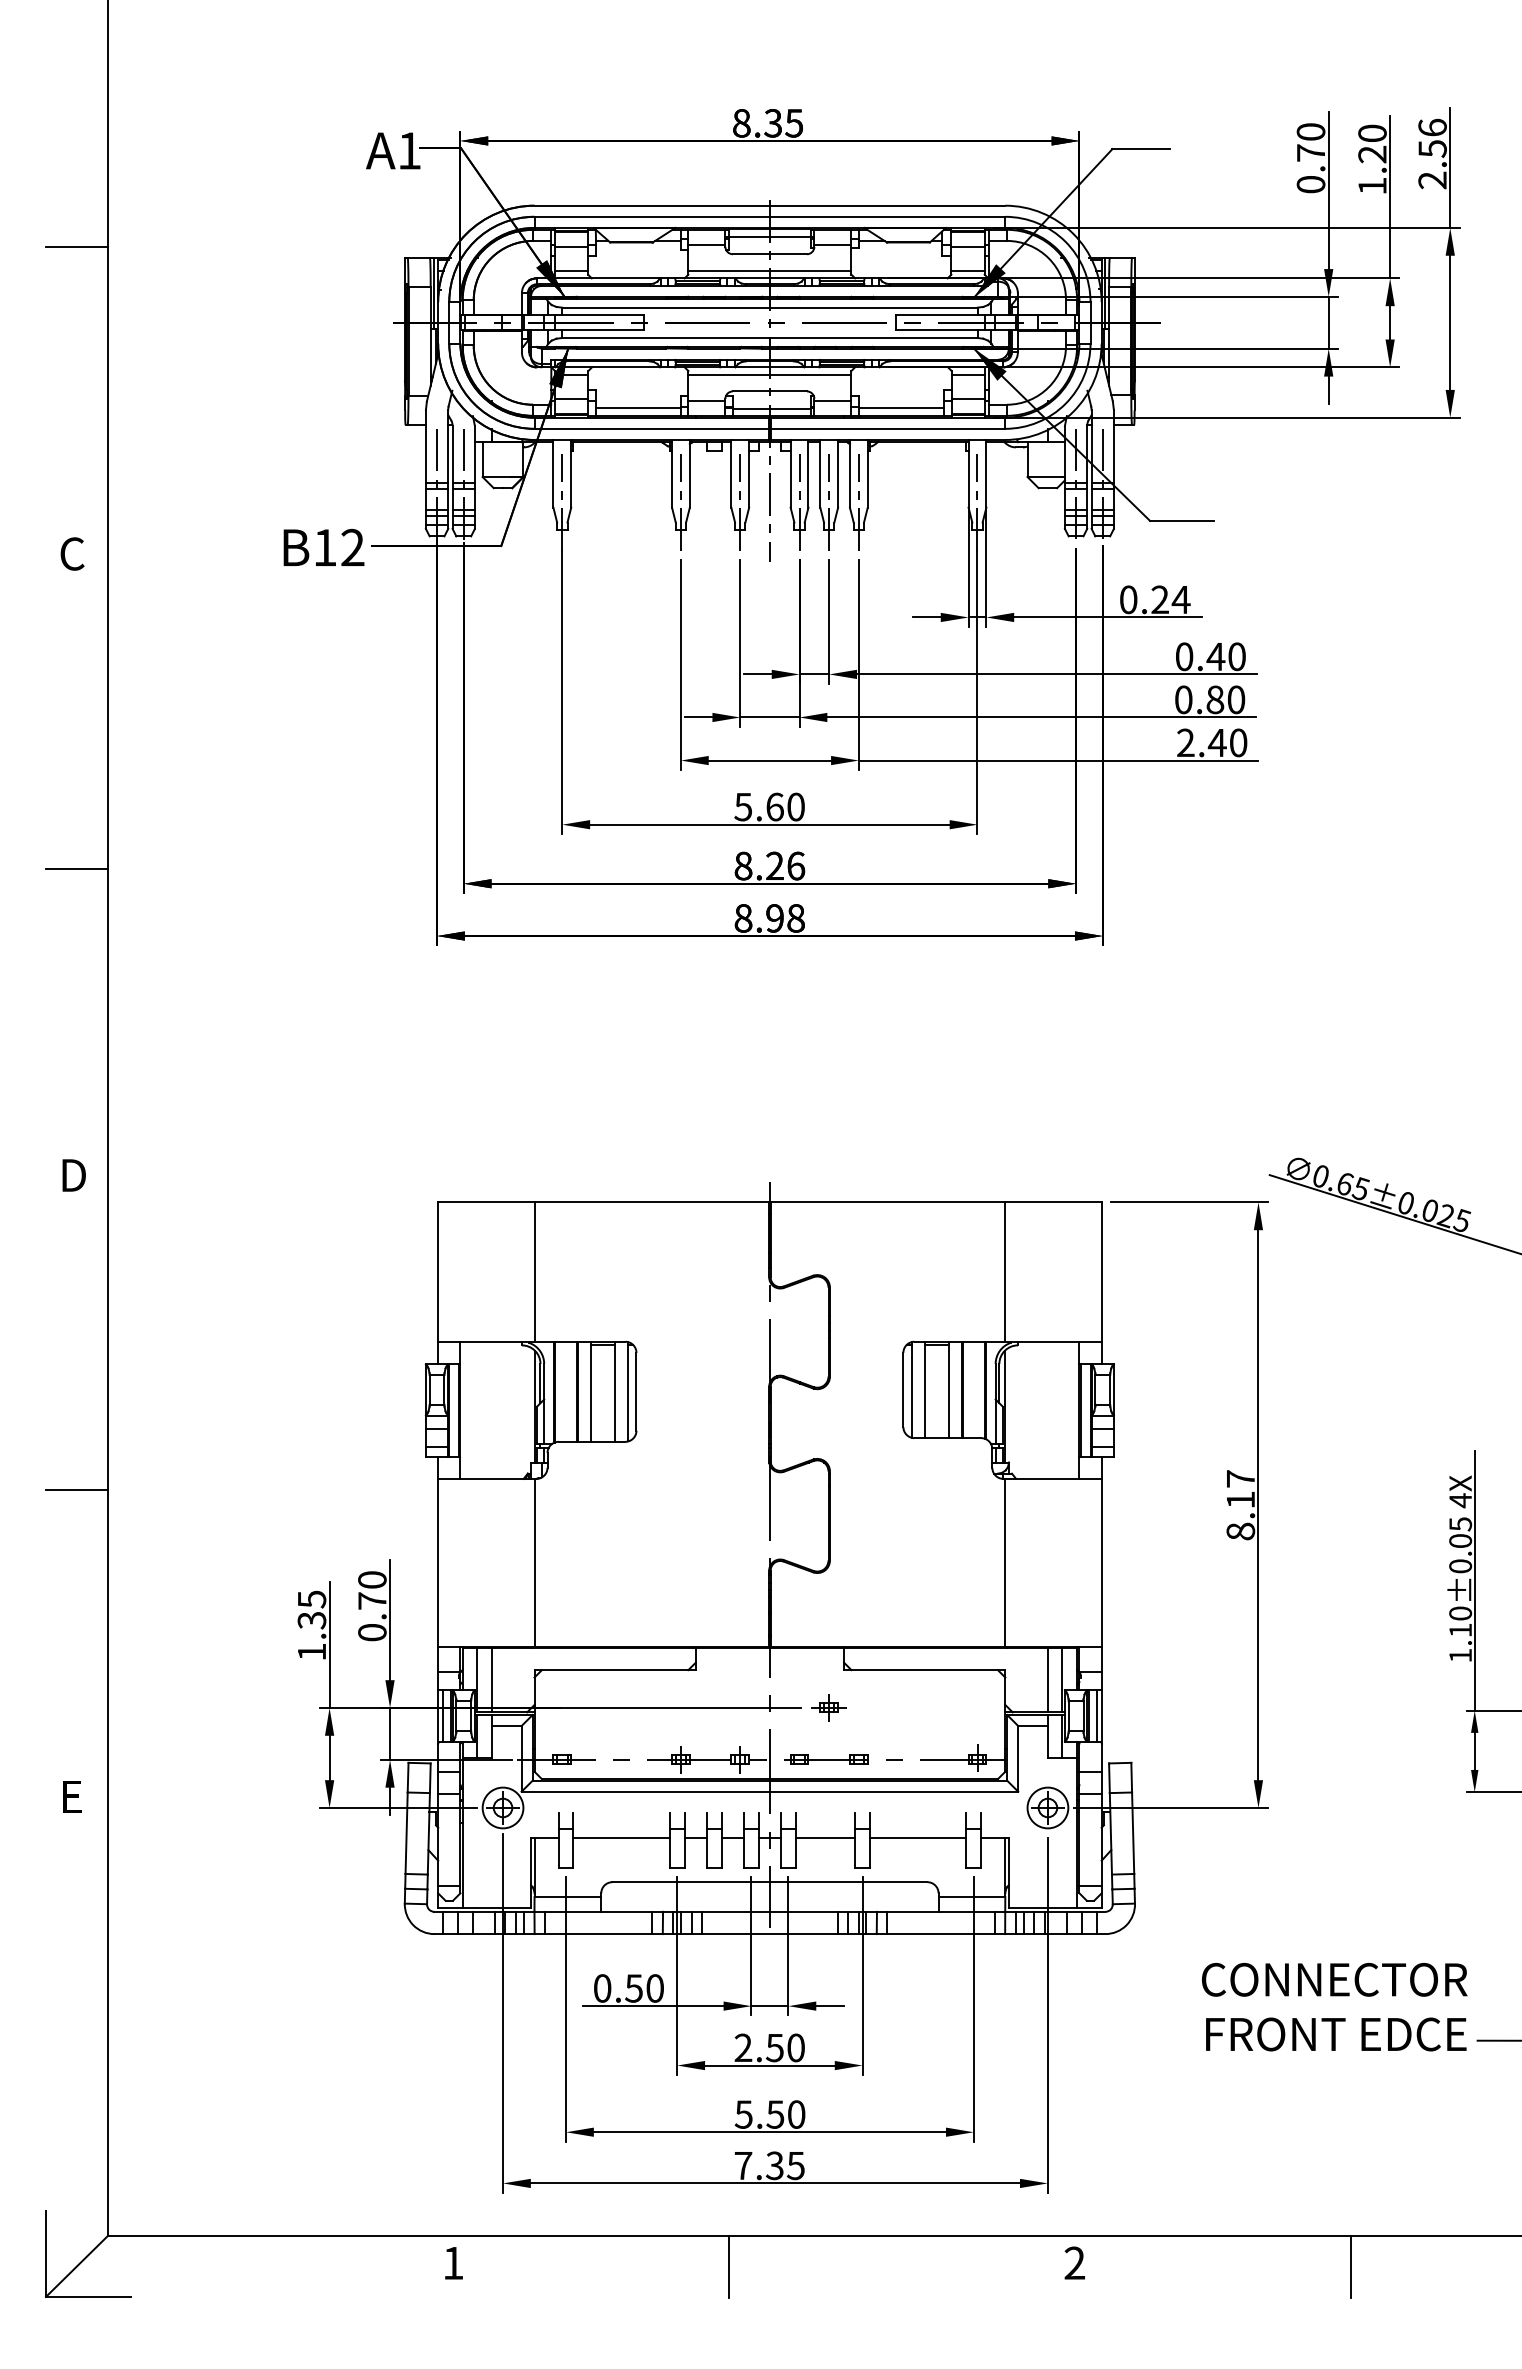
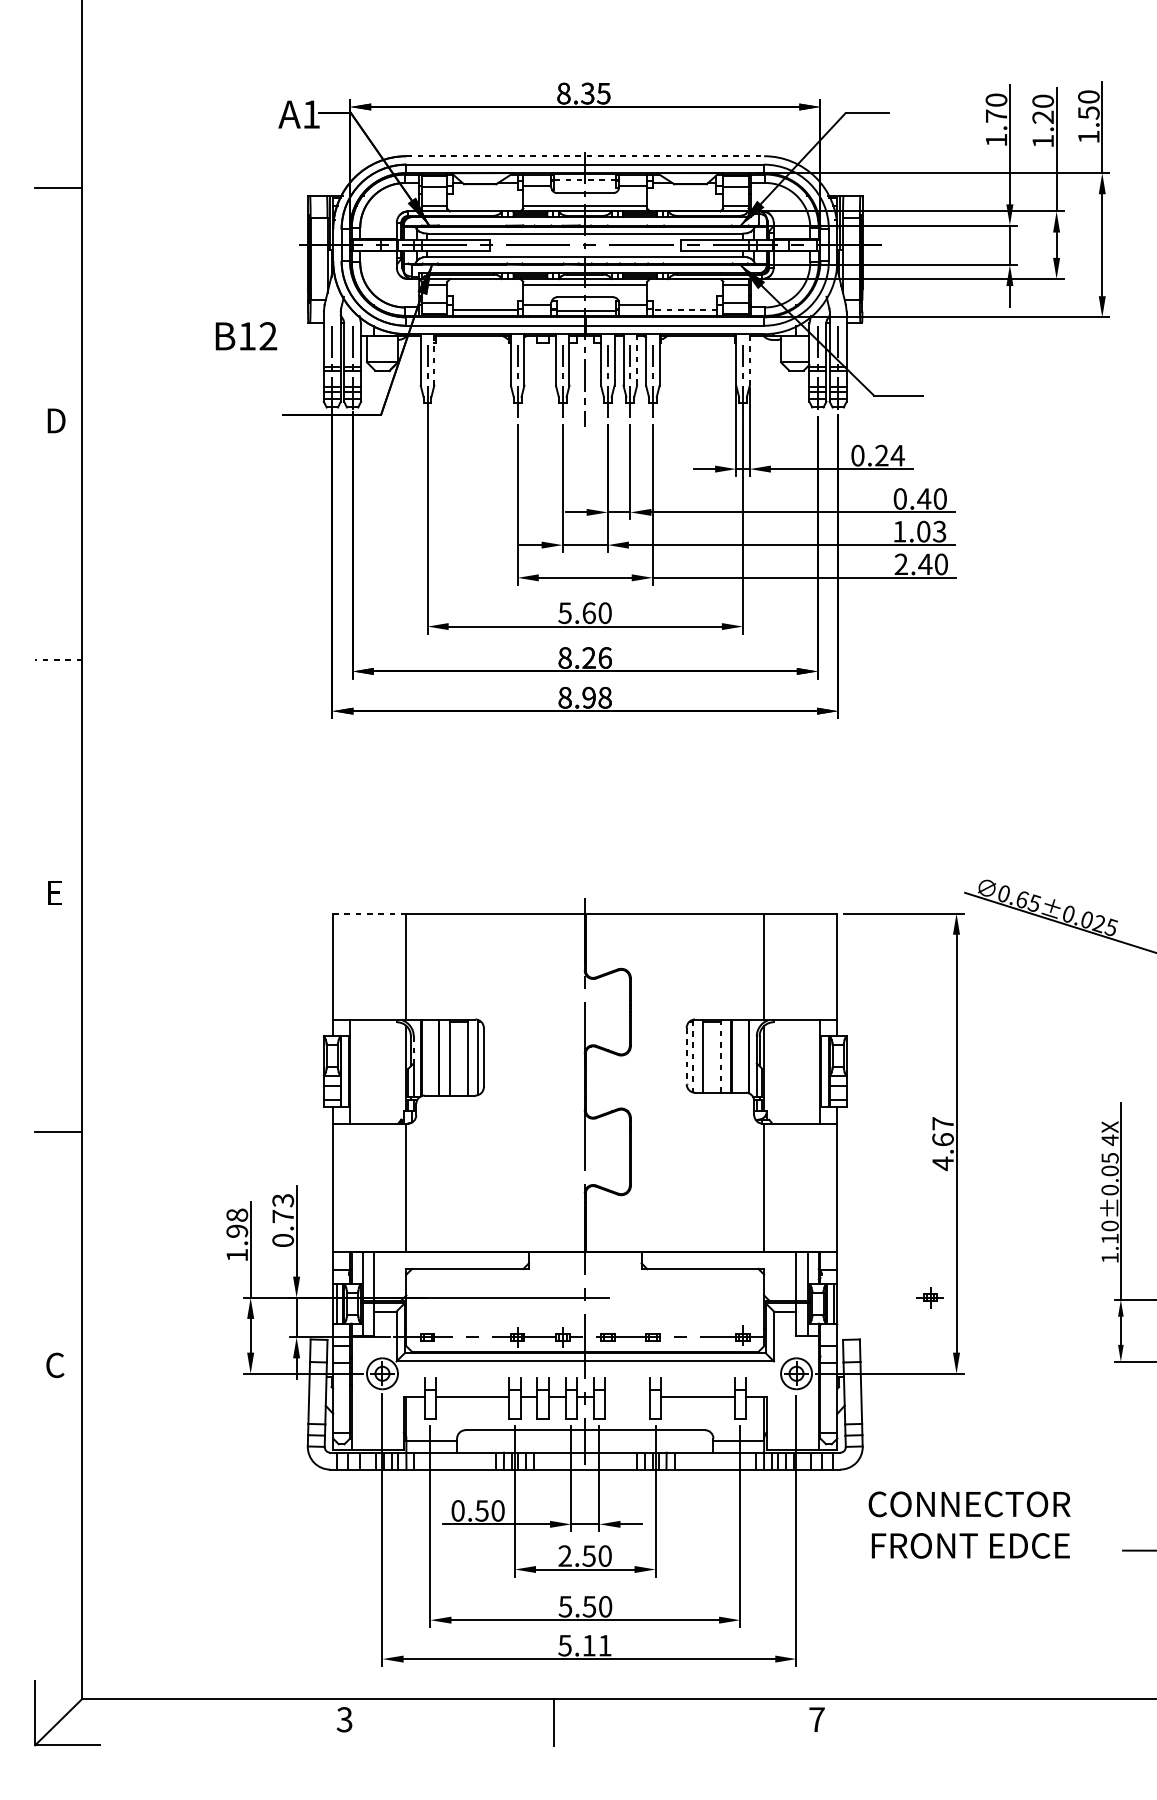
text: (1432, 153) -> (1088, 116), 2.56 -> 1.50
text: (1310, 184) -> (996, 140), 0.70 -> 1.70
line: (770, 205) -> (585, 156), solid -> dashed
line: (769, 236) -> (584, 179), solid -> dashed
line: (900, 408) -> (684, 310), solid -> dashed
line: (571, 473) -> (434, 359), solid -> dashed
line: (838, 473) -> (637, 359), solid -> dashed
line: (986, 473) -> (749, 359), solid -> dashed
text: (323, 546) -> (246, 335), moved
text: (72, 553) -> (55, 420), C -> D
text: (1210, 699) -> (920, 531), 0.80 -> 1.03
line: (76, 868) -> (58, 659), solid -> dashed
text: (73, 1175) -> (56, 893), D -> E
line: (485, 1202) -> (369, 913), solid -> dashed
line: (544, 1381) -> (413, 1049), solid -> dashed
line: (911, 1389) -> (692, 1055), solid -> dashed
line: (903, 1390) -> (686, 1056), solid -> dashed
line: (948, 1390) -> (720, 1056), solid -> dashed
text: (1240, 1516) -> (942, 1152), 8.17 -> 4.67
text: (372, 1579) -> (283, 1200), 0.70 -> 0.73
text: (311, 1609) -> (236, 1222), 1.35 -> 1.98
part: (828, 1707) -> (929, 1297), moved
text: (72, 1796) -> (55, 1365), E -> C
line: (825, 1838) -> (627, 1396), removed
text: (1334, 2006) -> (969, 1524), moved
text: (769, 2165) -> (584, 1645), 7.35 -> 5.11
text: (452, 2262) -> (344, 1719), 1 -> 3
text: (1074, 2262) -> (816, 1719), 2 -> 7
line: (1350, 2266) -> (1026, 1722), removed

